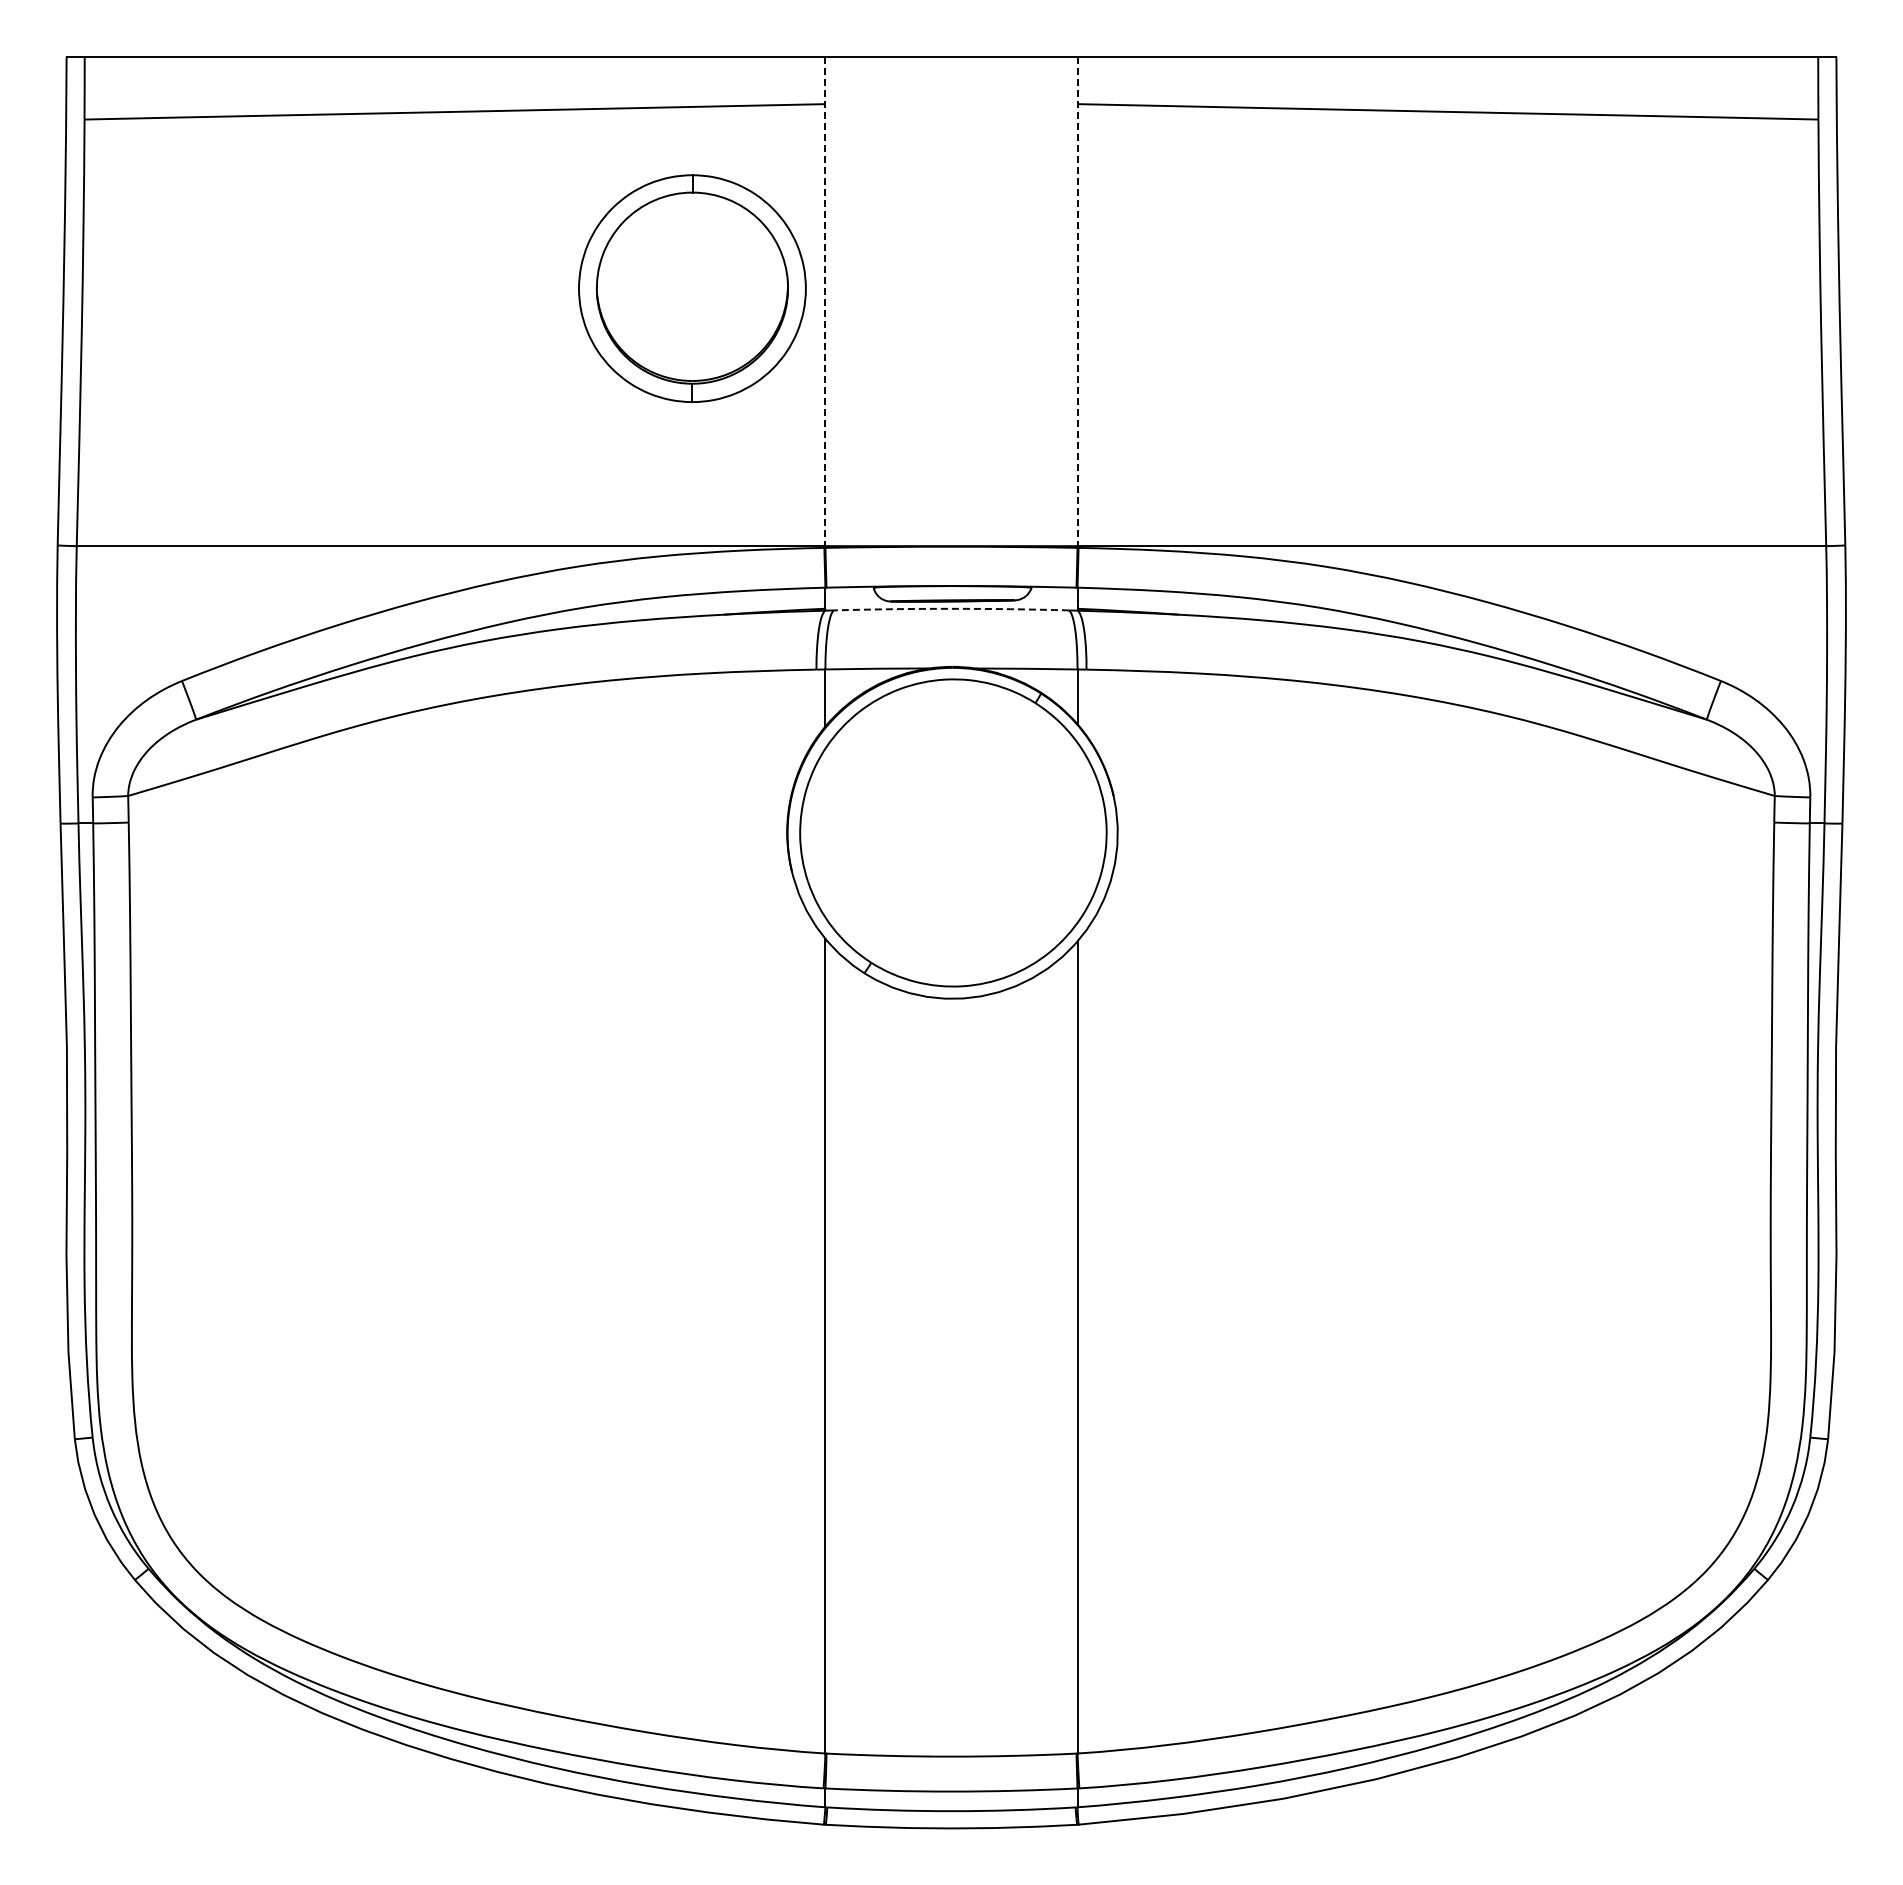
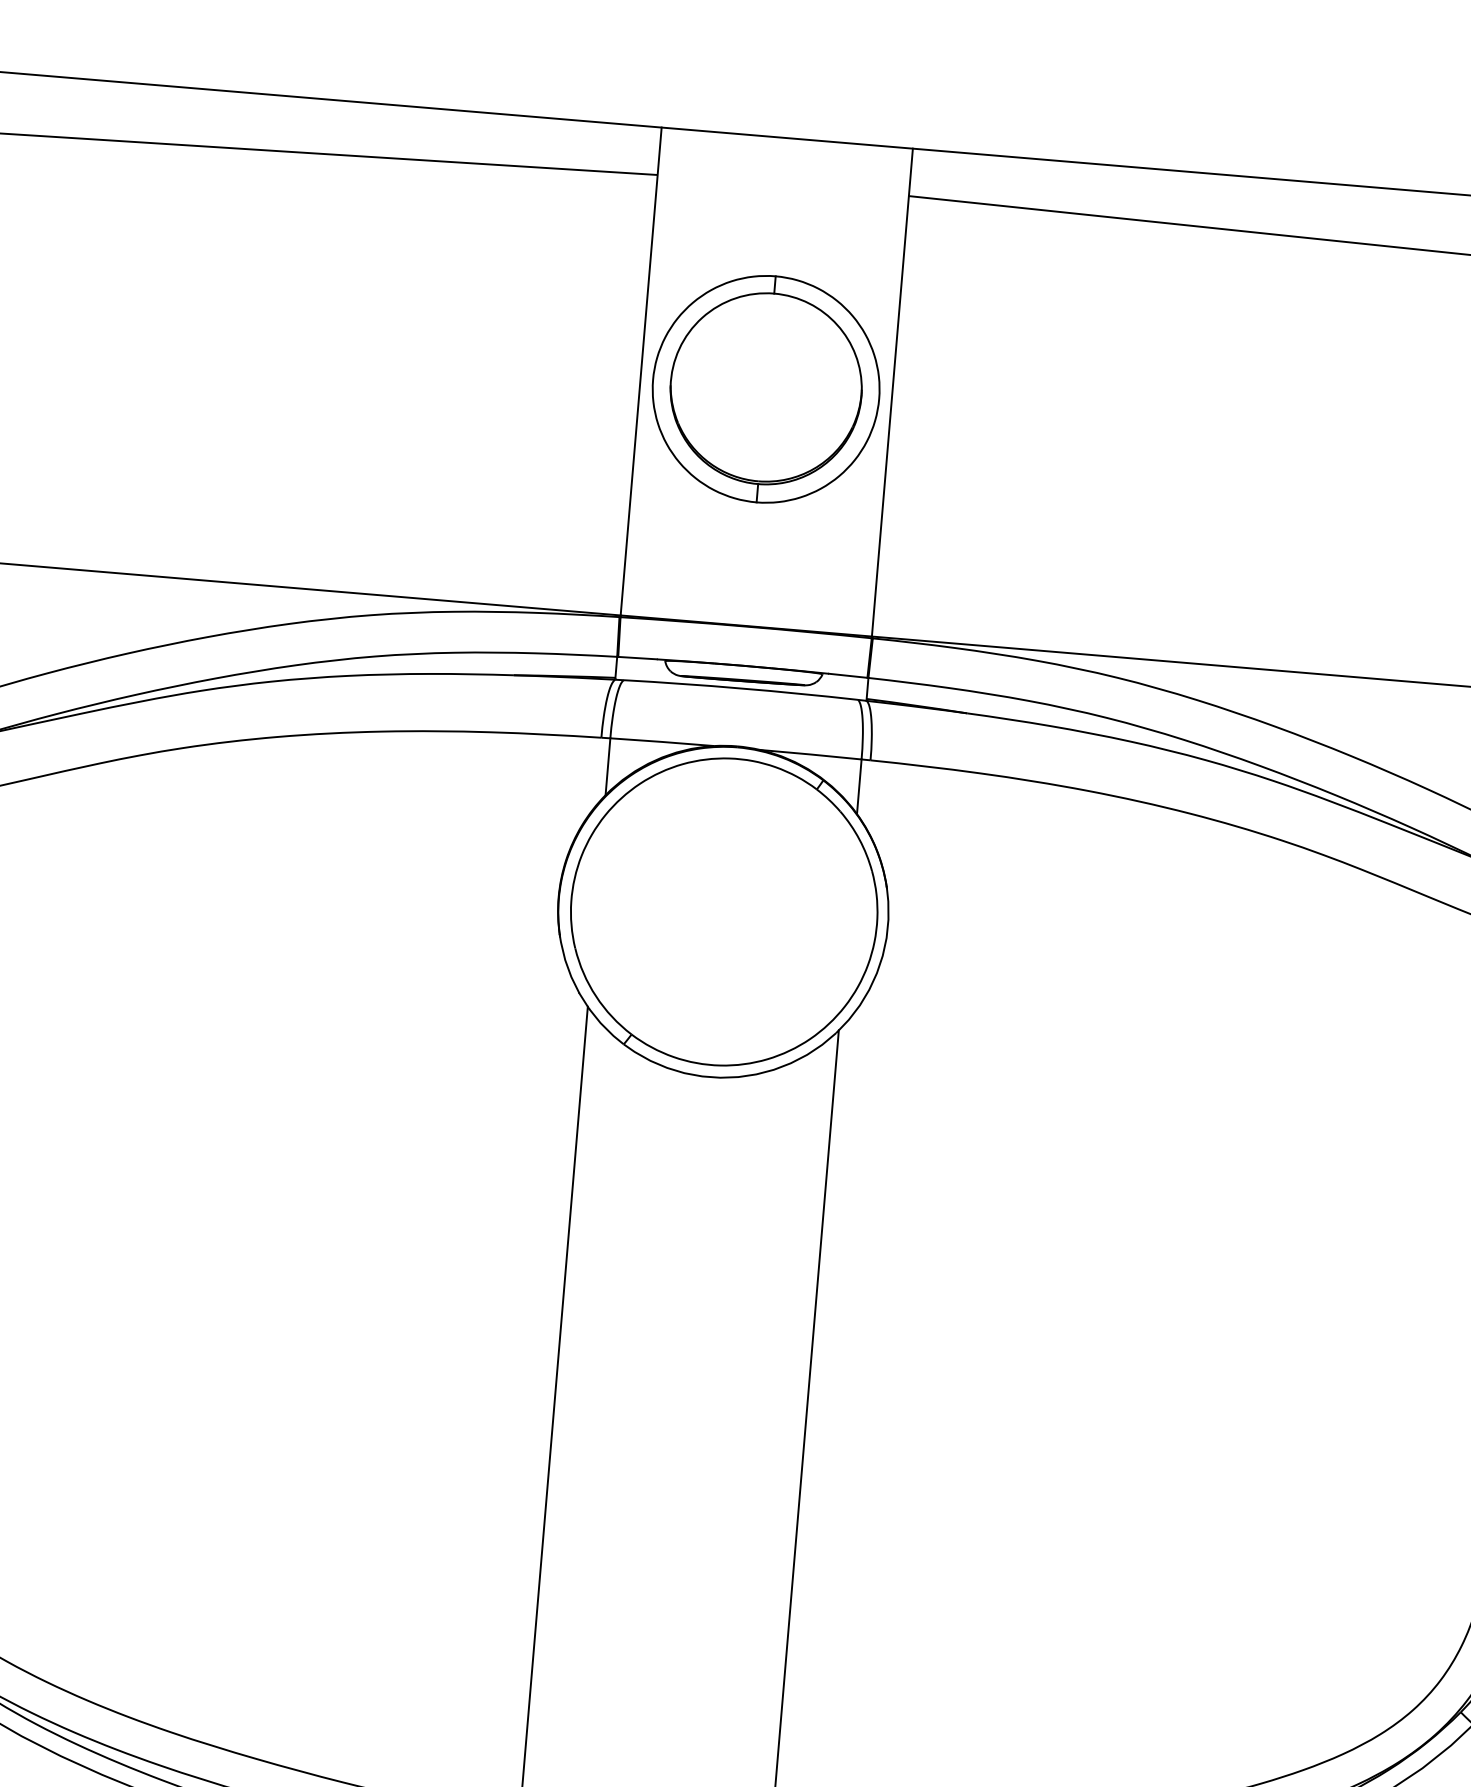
part: (692, 288) -> (766, 389), moved
line: (825, 302) -> (641, 372), dashed -> solid
line: (1077, 302) -> (892, 393), dashed -> solid
arc: (951, 608) -> (741, 688), dashed -> solid

